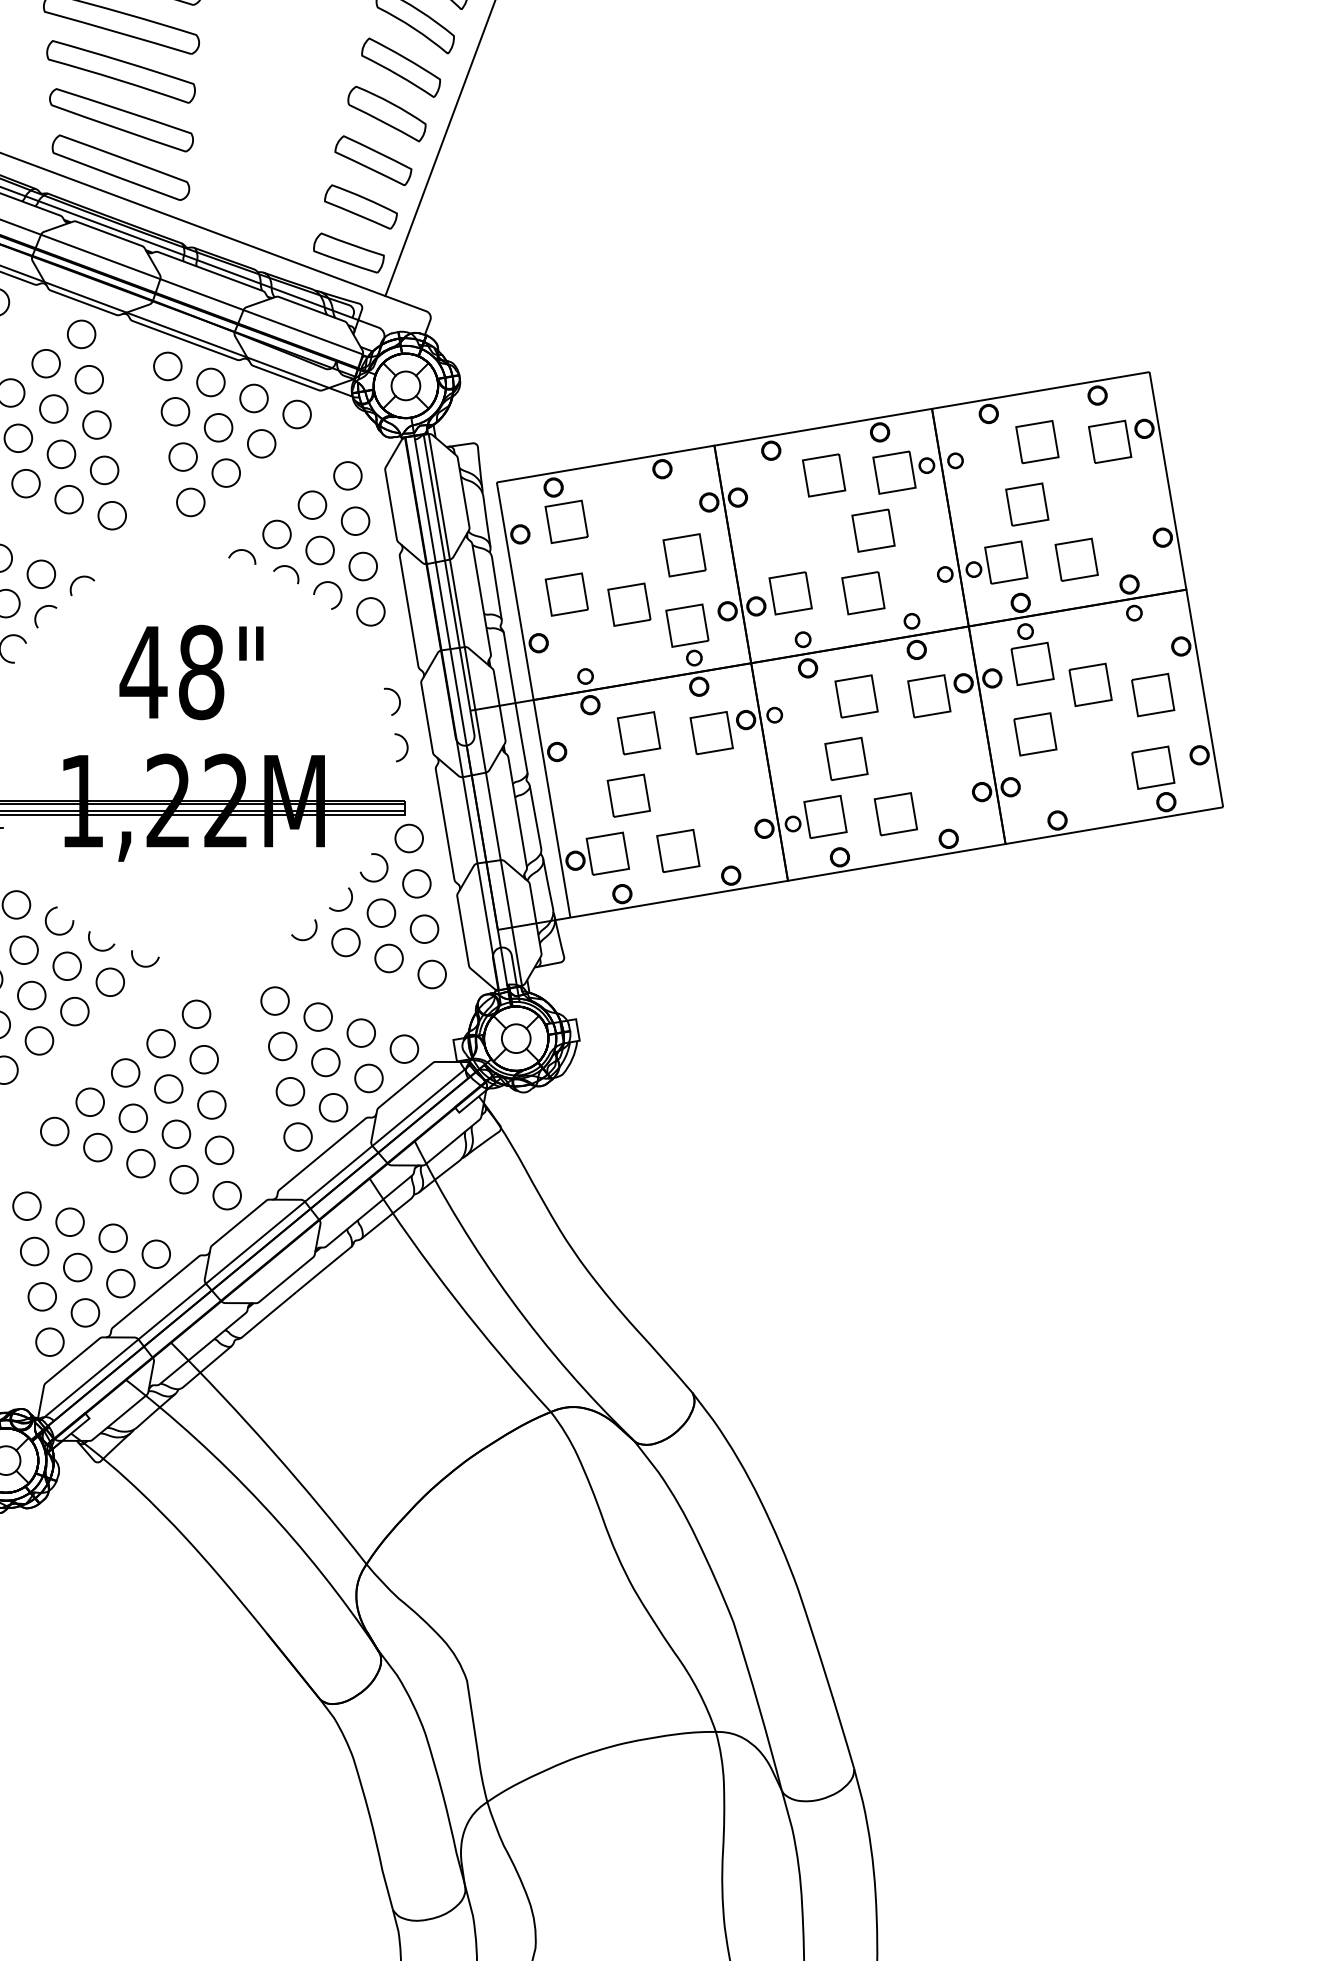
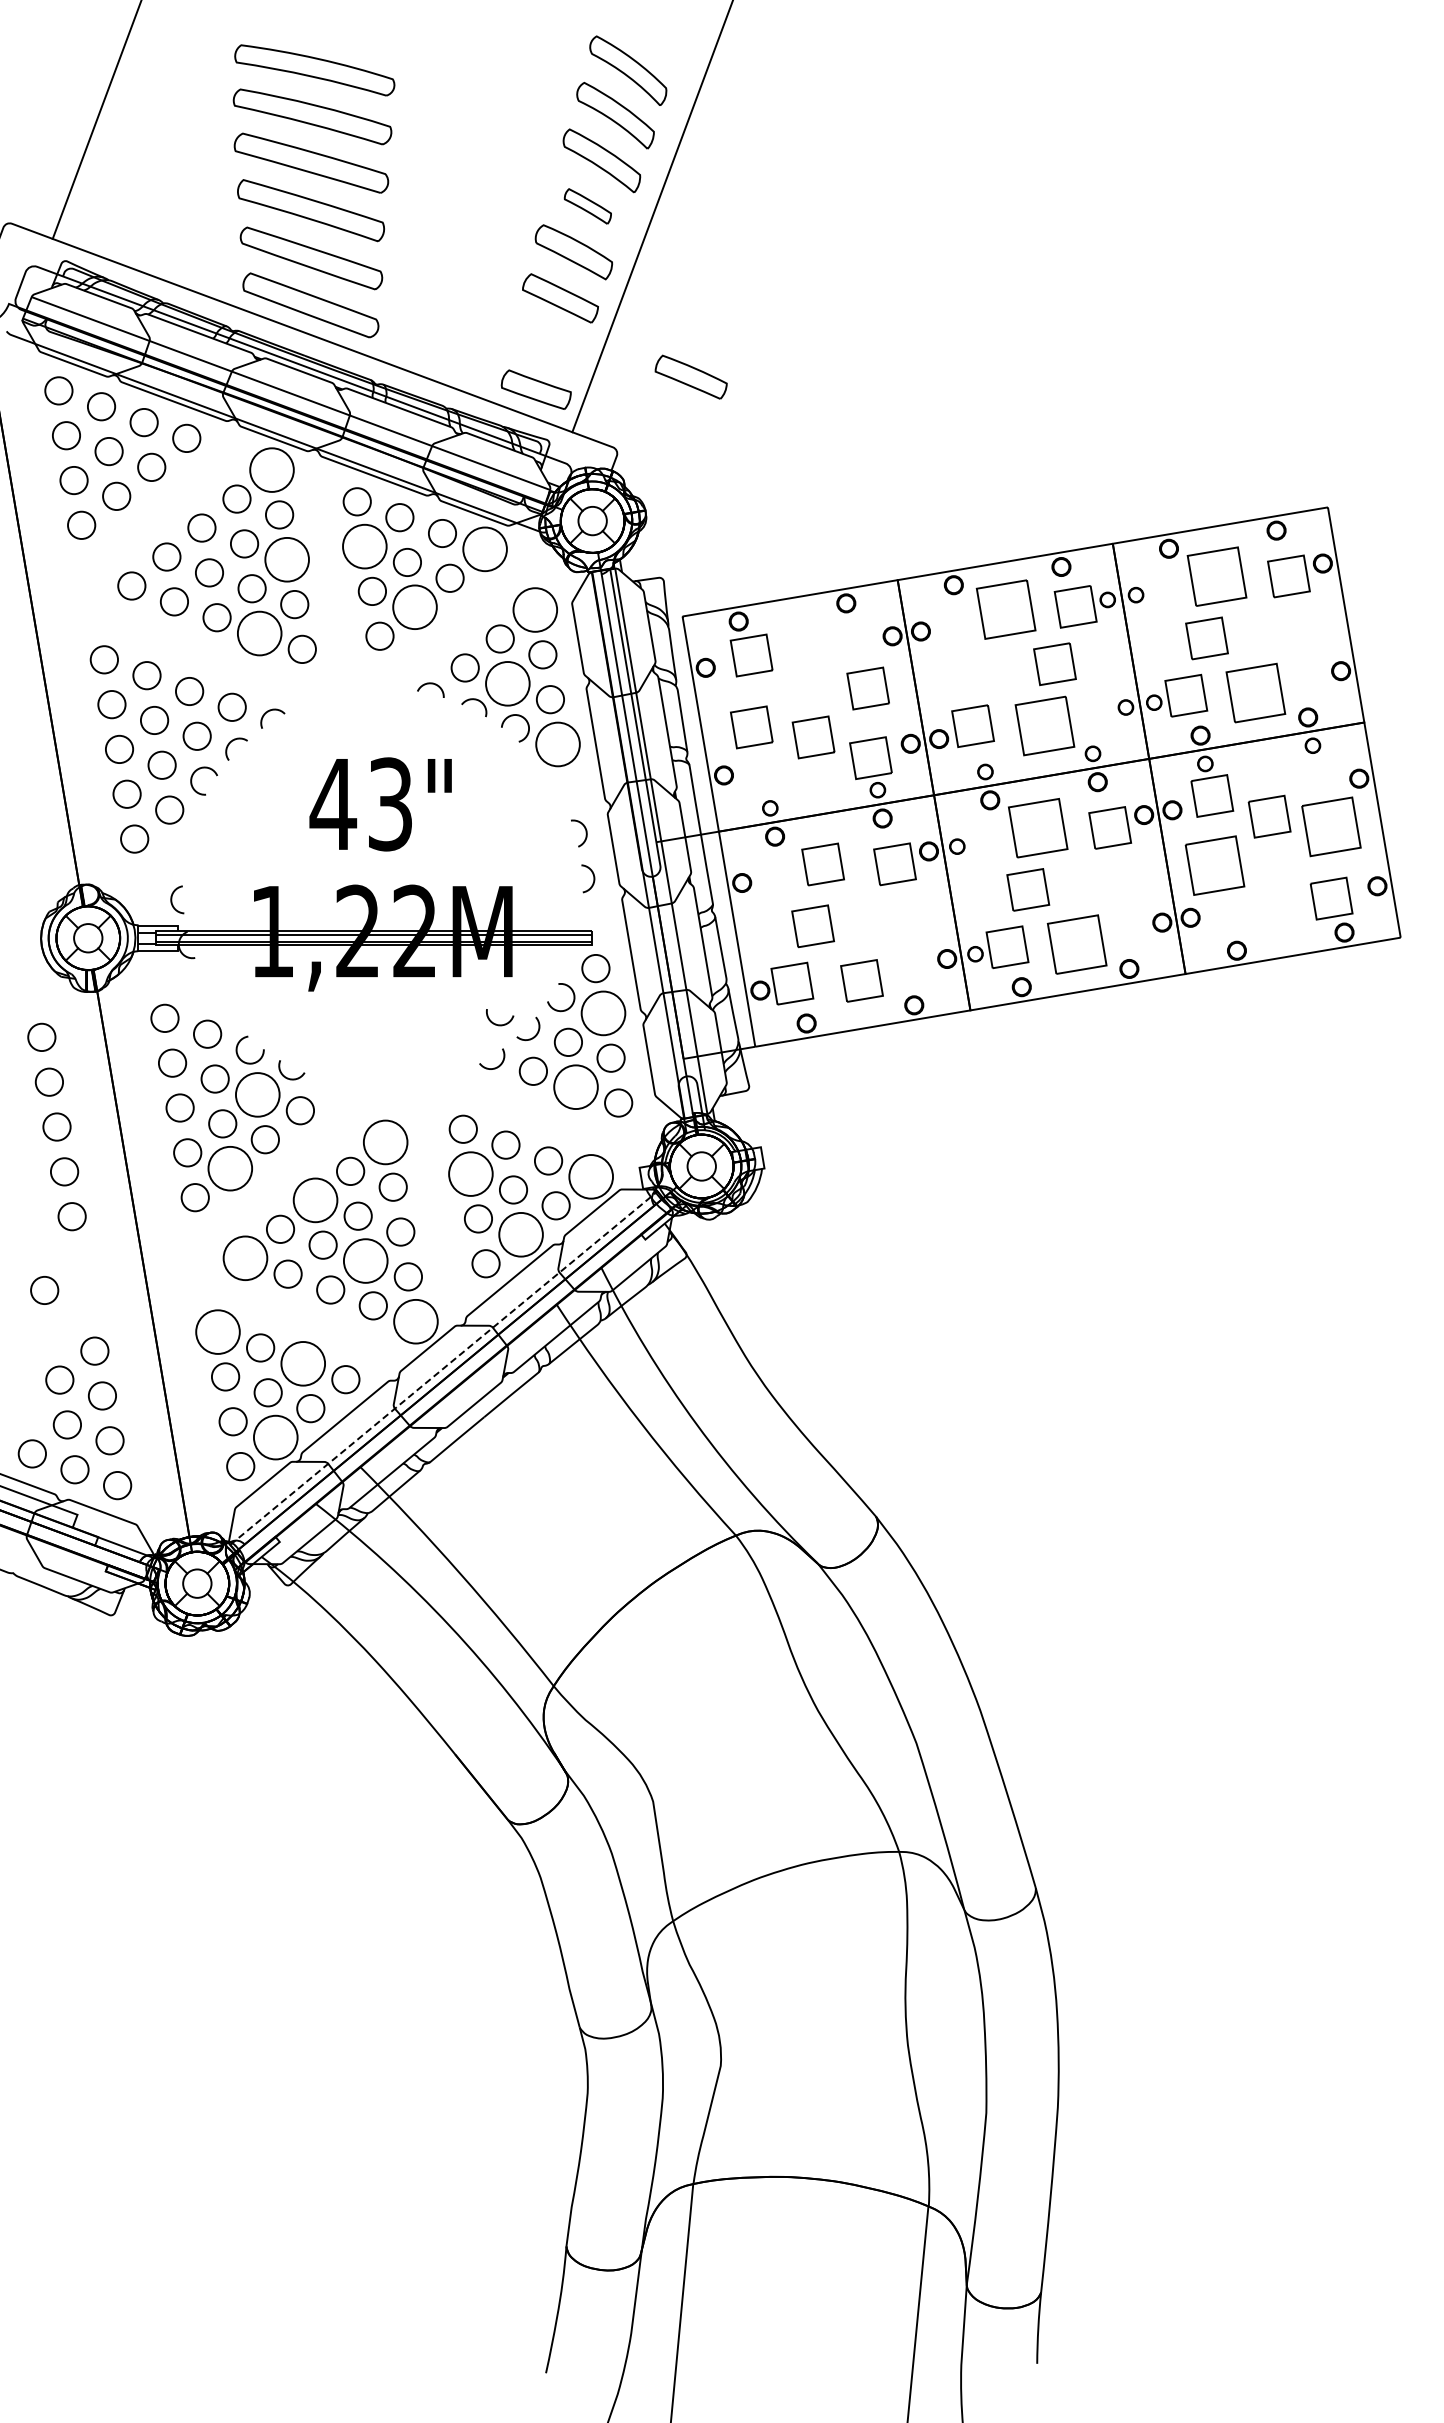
part: (400, 67) -> (587, 206), size x0.6
part: (360, 206) -> (690, 376), moved
circle: (81, 333) -> (271, 469), size x1.6
circle: (175, 411) -> (364, 546), size x1.6
circle: (296, 414) -> (484, 549), size x1.6
circle: (96, 424) -> (286, 559), size x1.6
part: (1036, 441) -> (1216, 576), size x1.4
circle: (225, 472) -> (414, 606), size x1.6
circle: (347, 475) -> (534, 609), size x1.6
part: (823, 475) -> (1005, 609), size x1.4
circle: (68, 499) -> (259, 633), size x1.6
circle: (319, 550) -> (507, 683), size x1.6
part: (1076, 559) -> (1255, 692), size x1.4
part: (862, 592) -> (1044, 725), size x1.4
circle: (370, 611) -> (557, 744), size x1.6
text: (201, 672) -> (390, 804), 48" -> 43"
part: (1153, 694) -> (1331, 826), size x1.4
part: (856, 695) -> (1038, 827), size x1.4
part: (1034, 734) -> (1214, 865), size x1.4
part: (895, 814) -> (1076, 944), size x1.4
circle: (416, 883) -> (603, 1013), size x1.6
circle: (388, 957) -> (575, 1086), size x1.6
circle: (66, 965) -> (257, 1094), size x1.6
arc: (145, 965) -> (500, 1024), moved
circle: (196, 1014) -> (385, 1142), size x1.6
circle: (38, 1040) -> (229, 1168), size x1.6
circle: (282, 1045) -> (470, 1173), size x1.6
circle: (403, 1048) -> (590, 1176), size x1.6
circle: (125, 1073) -> (315, 1200), size x1.6
circle: (332, 1107) -> (520, 1234), size x1.6
circle: (54, 1130) -> (245, 1257), size x1.6
circle: (176, 1133) -> (365, 1260), size x1.6
circle: (226, 1195) -> (415, 1321), size x1.6
circle: (26, 1205) -> (217, 1331), size x1.6
circle: (112, 1237) -> (302, 1363), size x1.6
line: (256, 1241) -> (444, 1367), solid -> dashed
circle: (85, 1312) -> (275, 1437), size x1.6

